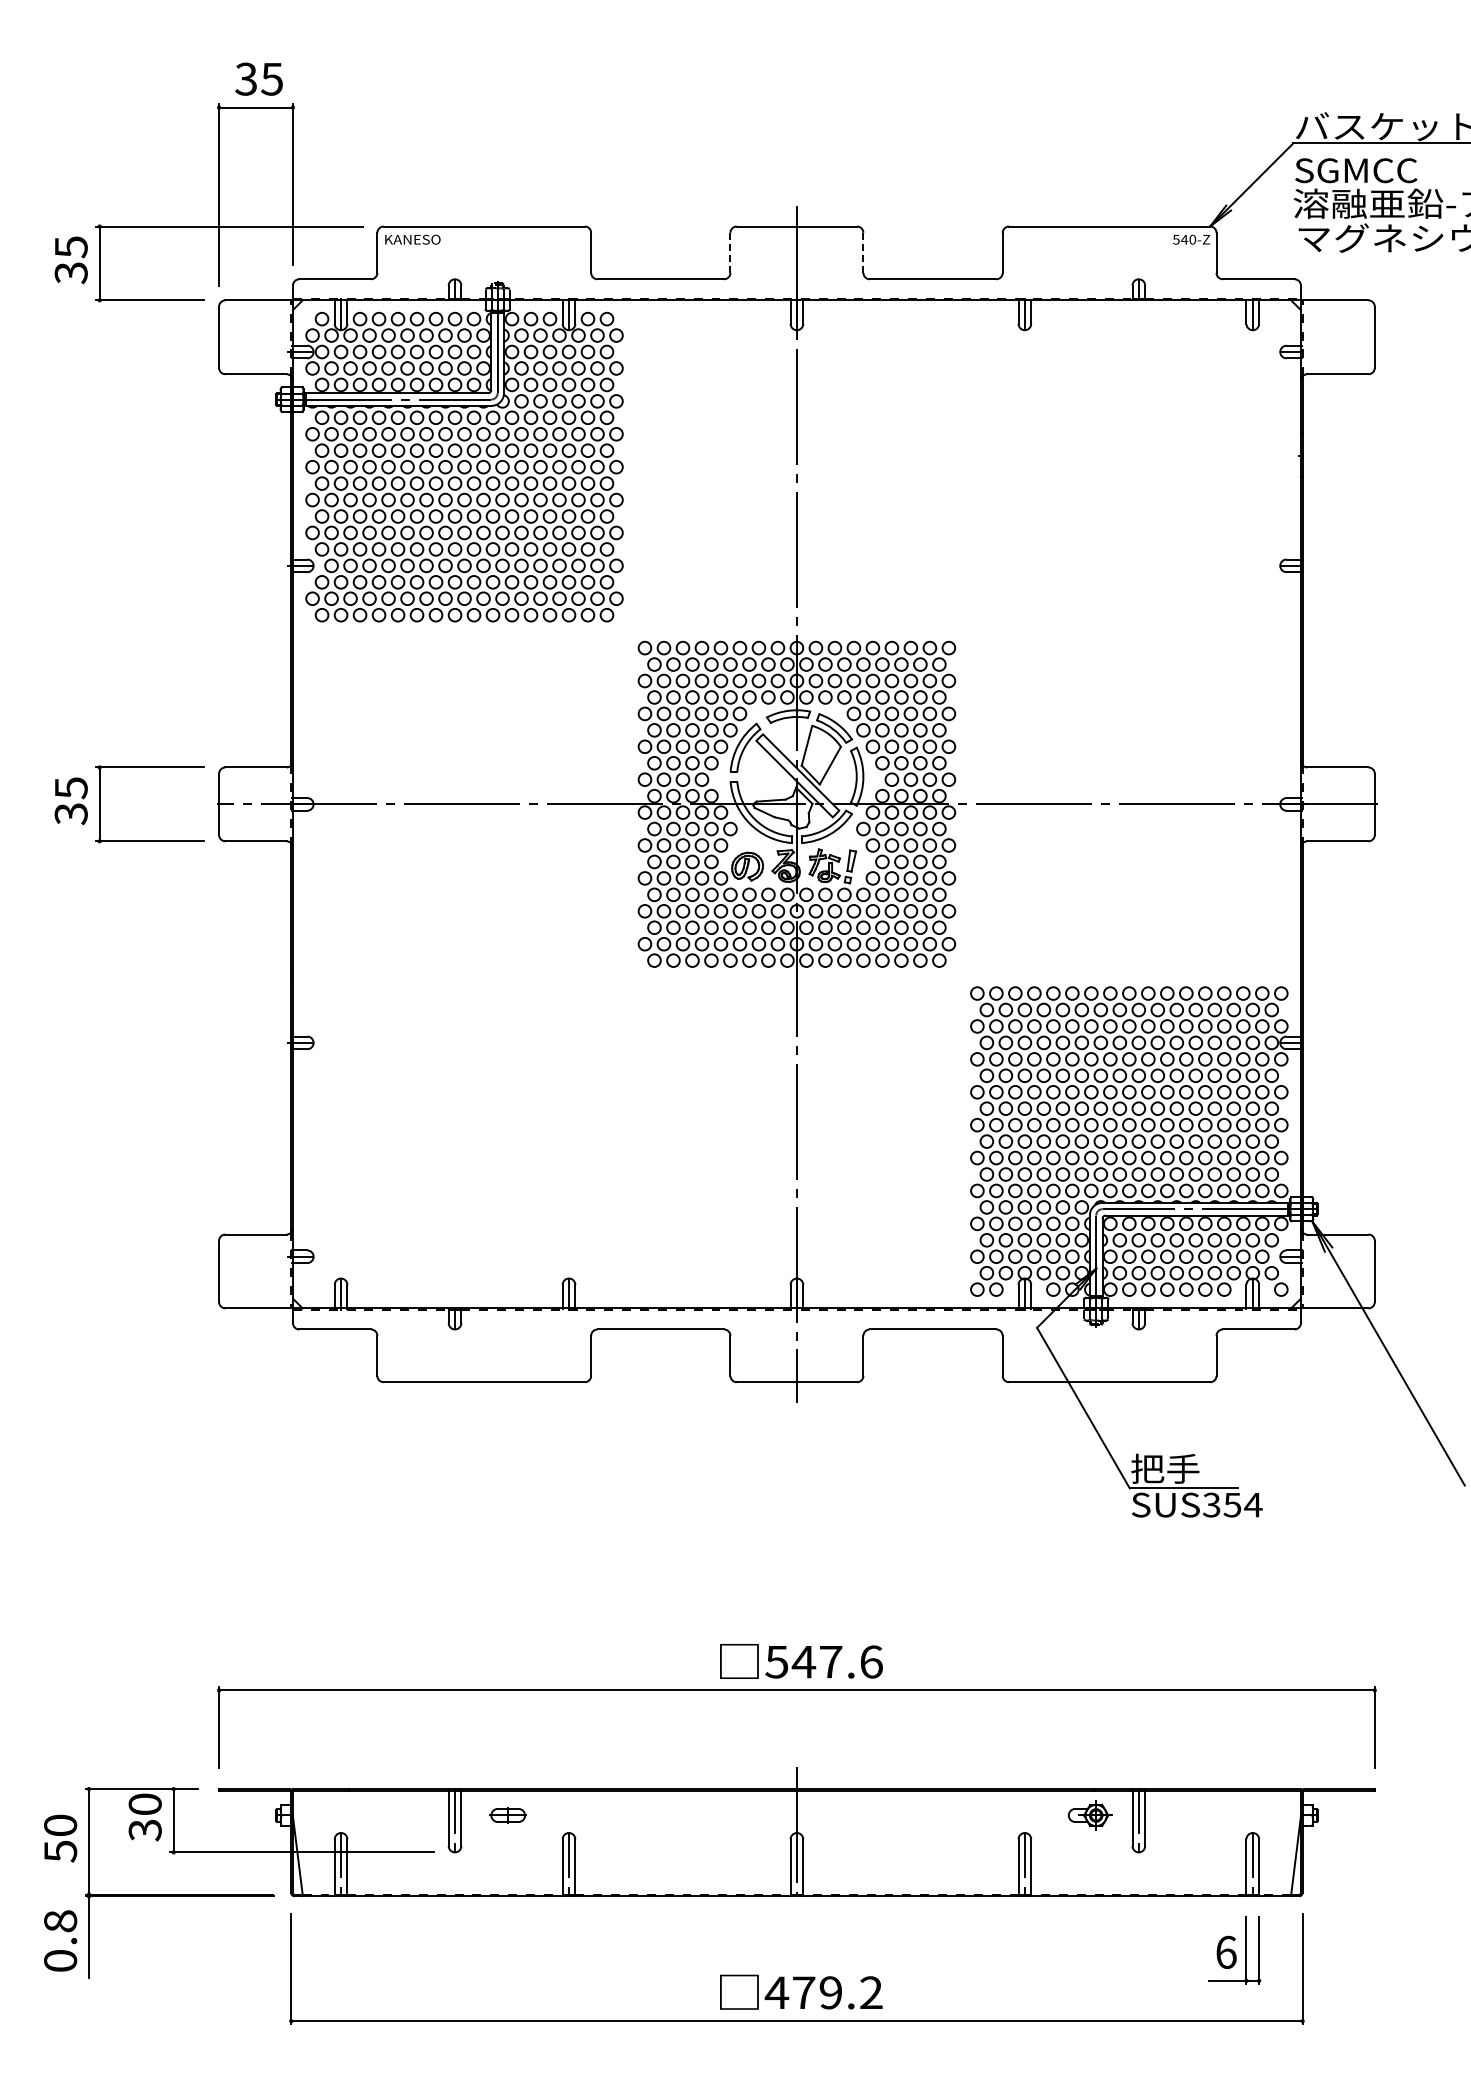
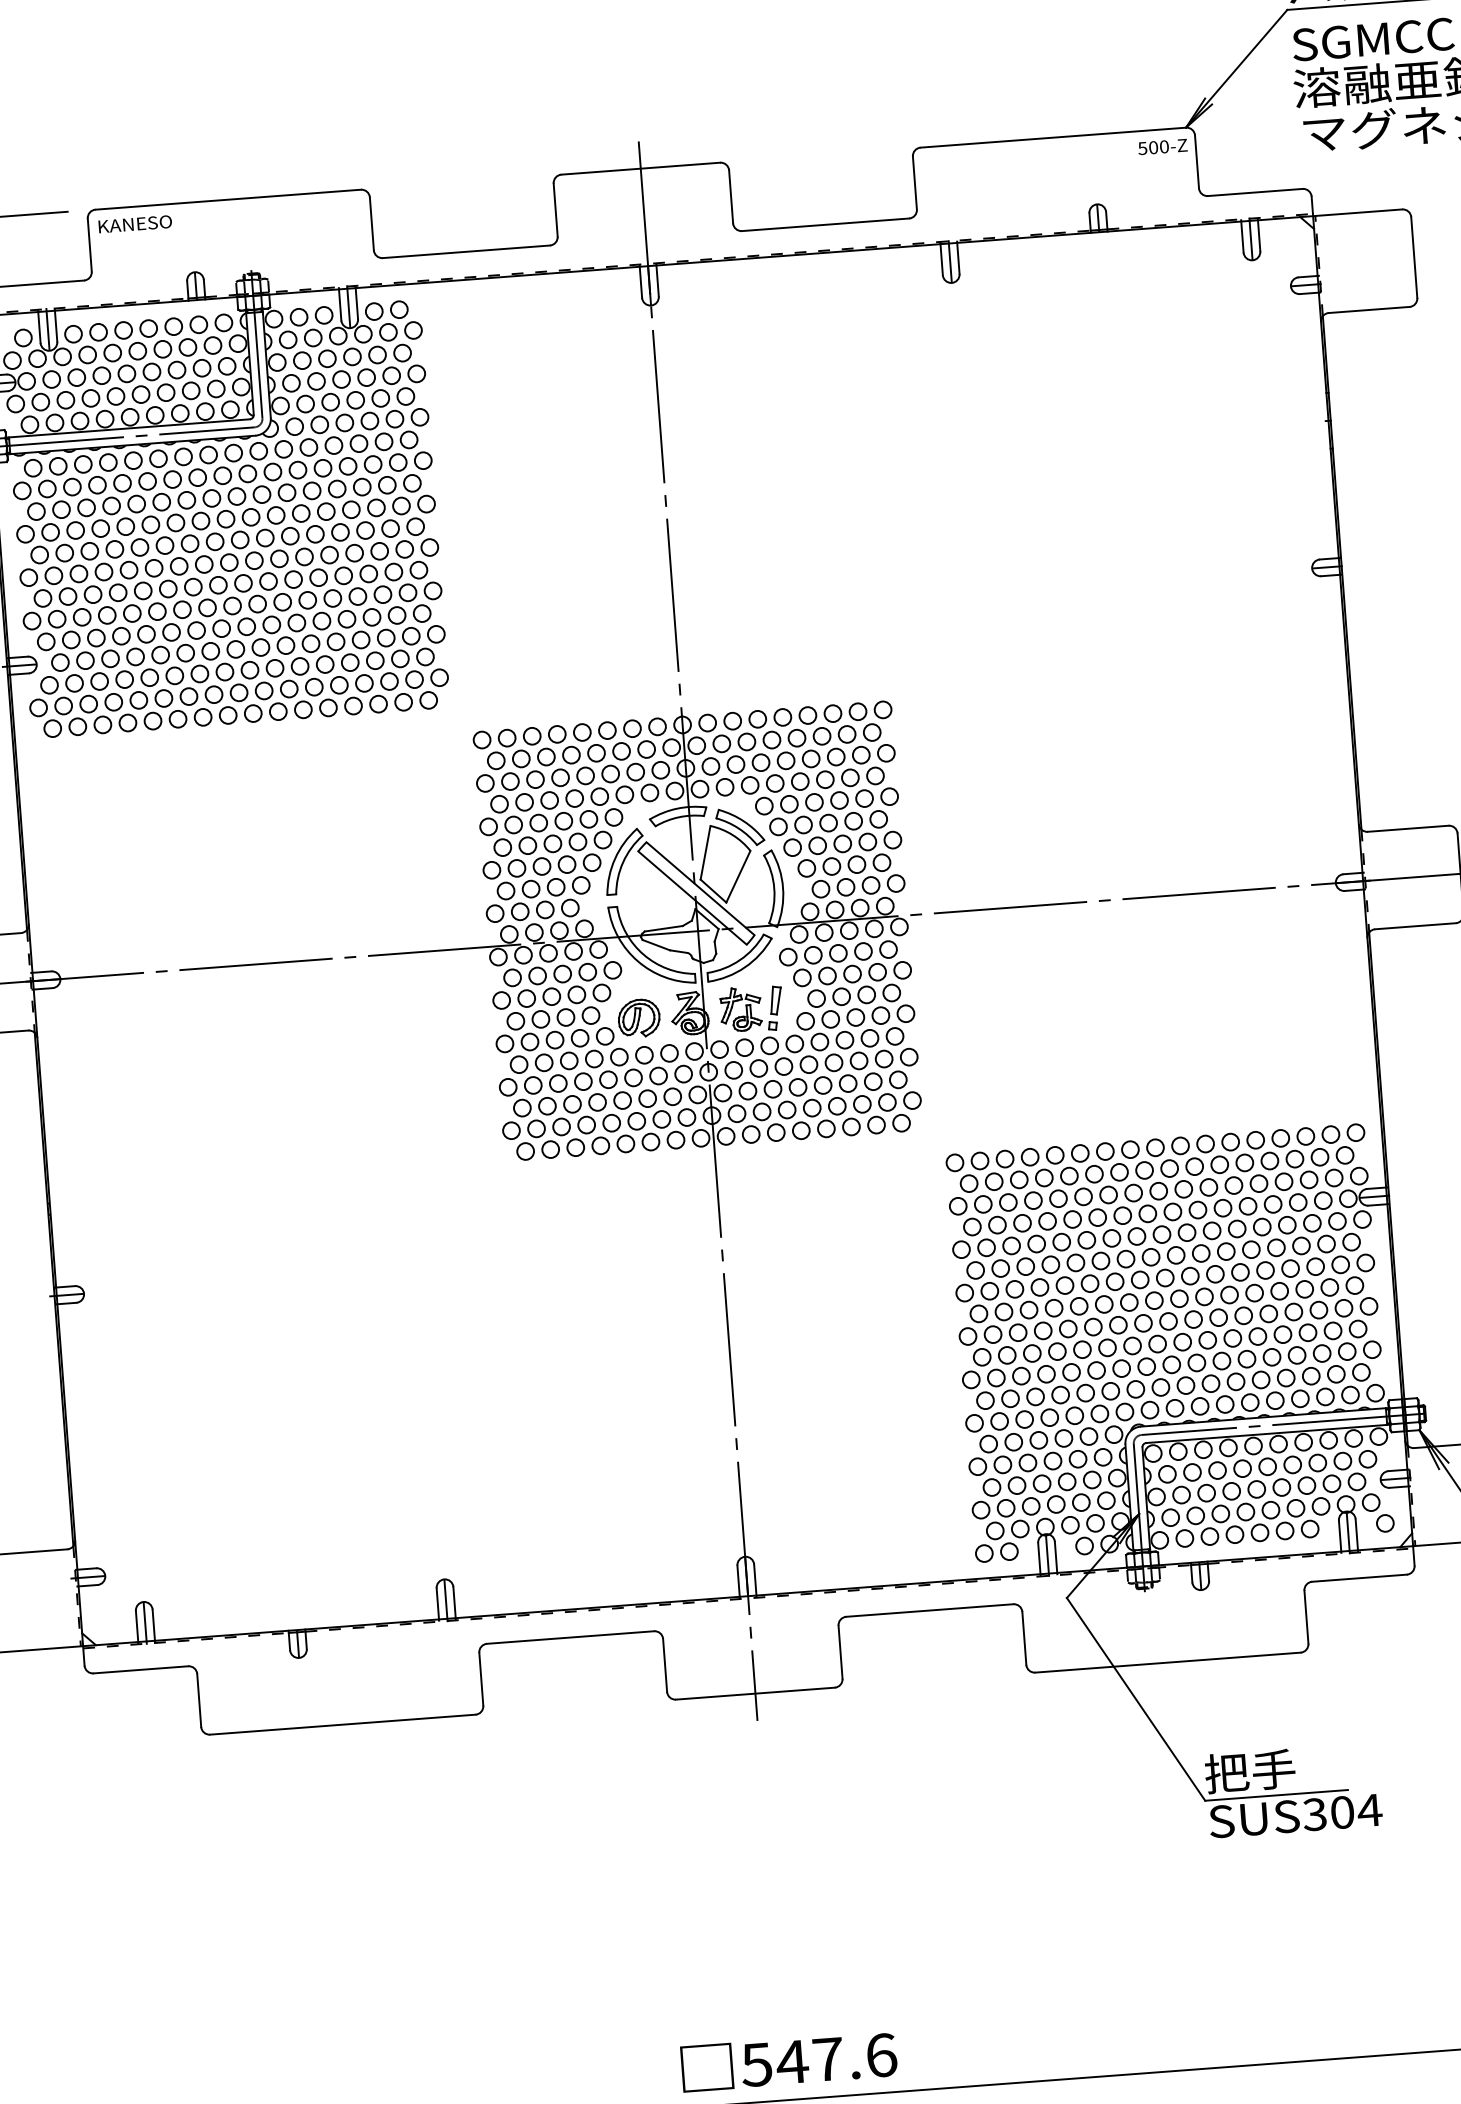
text: (1184, 239) -> (1153, 147), 540-Z -> 500-Z
line: (730, 252) -> (555, 209), dashed -> solid
line: (863, 252) -> (731, 196), dashed -> solid
text: (1232, 1504) -> (1342, 1811), SUS354 -> SUS304

